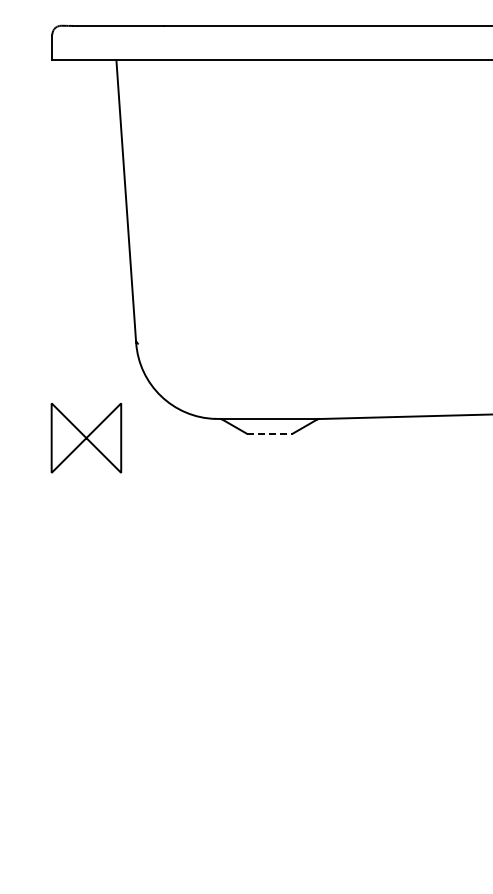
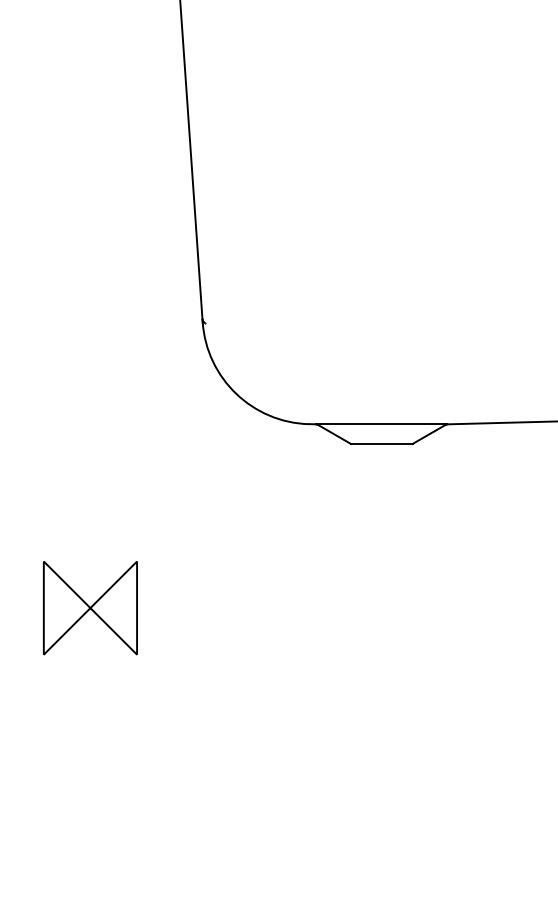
line: (270, 433) -> (382, 443), dashed -> solid
part: (86, 437) -> (90, 607), moved

